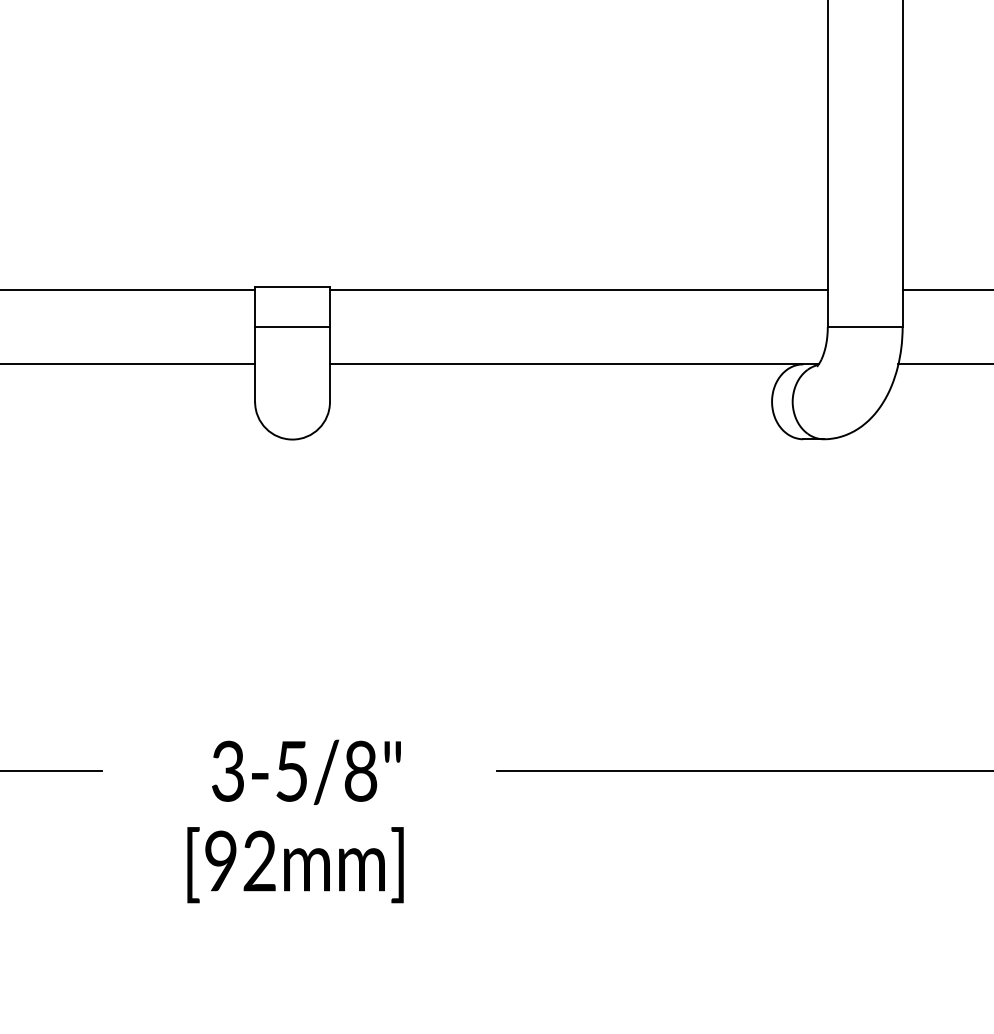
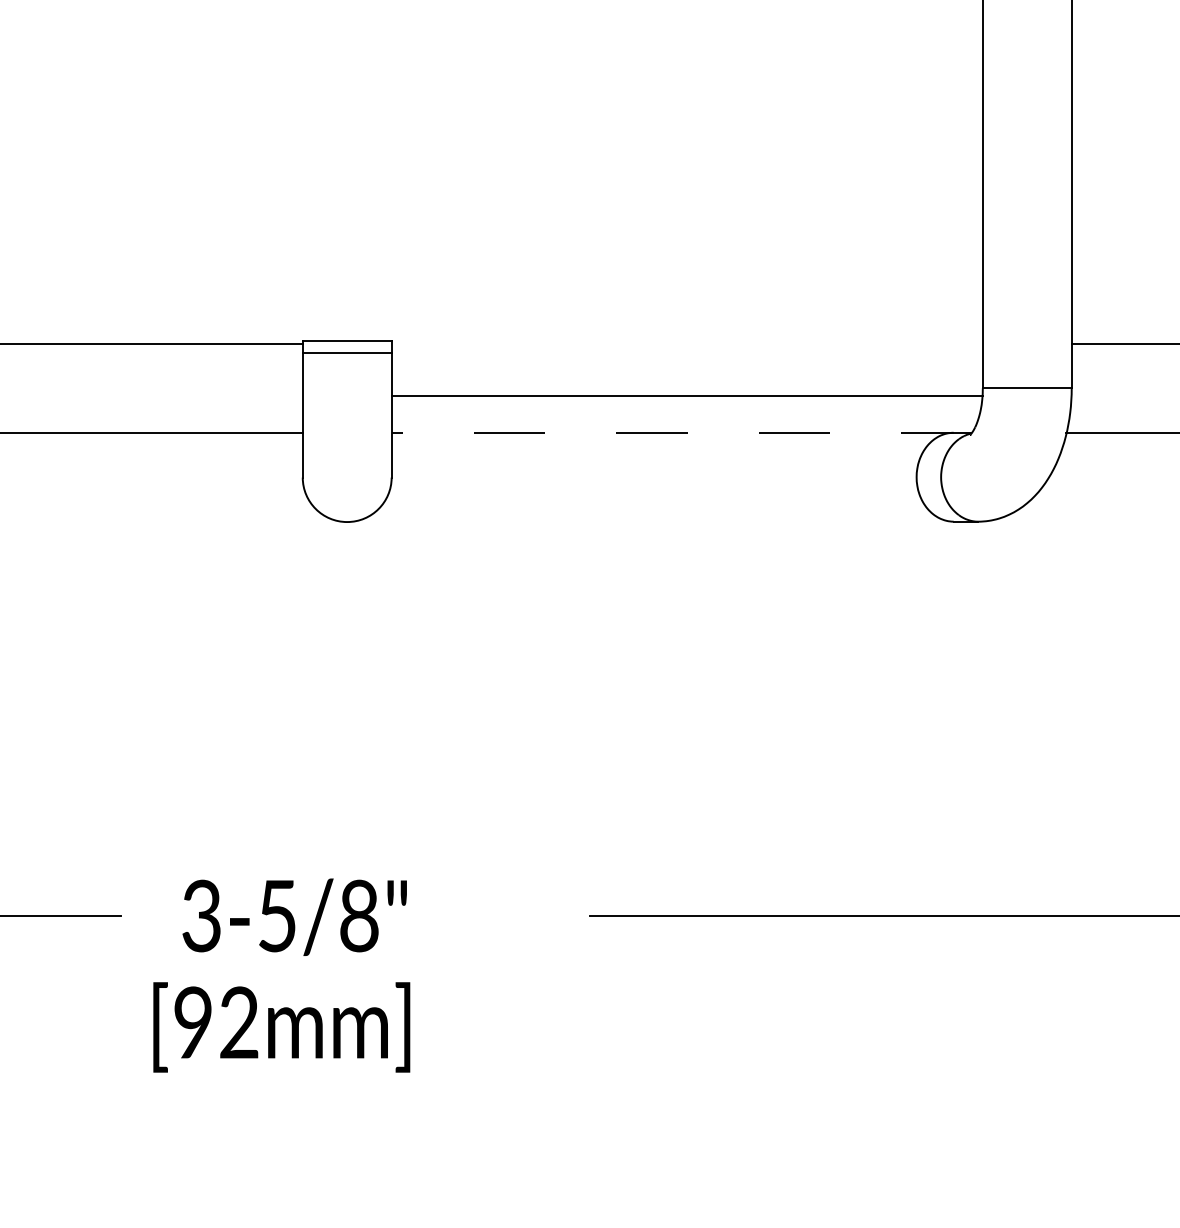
line: (578, 289) -> (686, 395), moved
line: (291, 327) -> (346, 352), moved
line: (574, 364) -> (681, 432), solid -> dashed
text: (295, 821) -> (281, 975), moved

